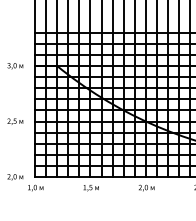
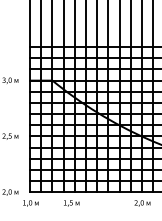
text: (90, 188) -> (70, 203), moved

